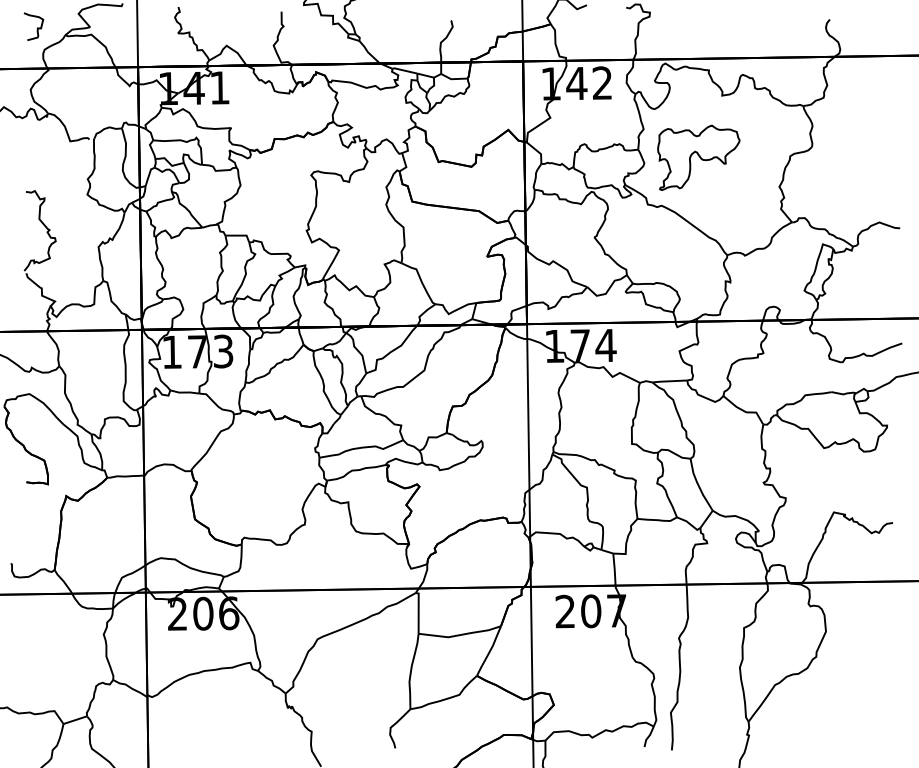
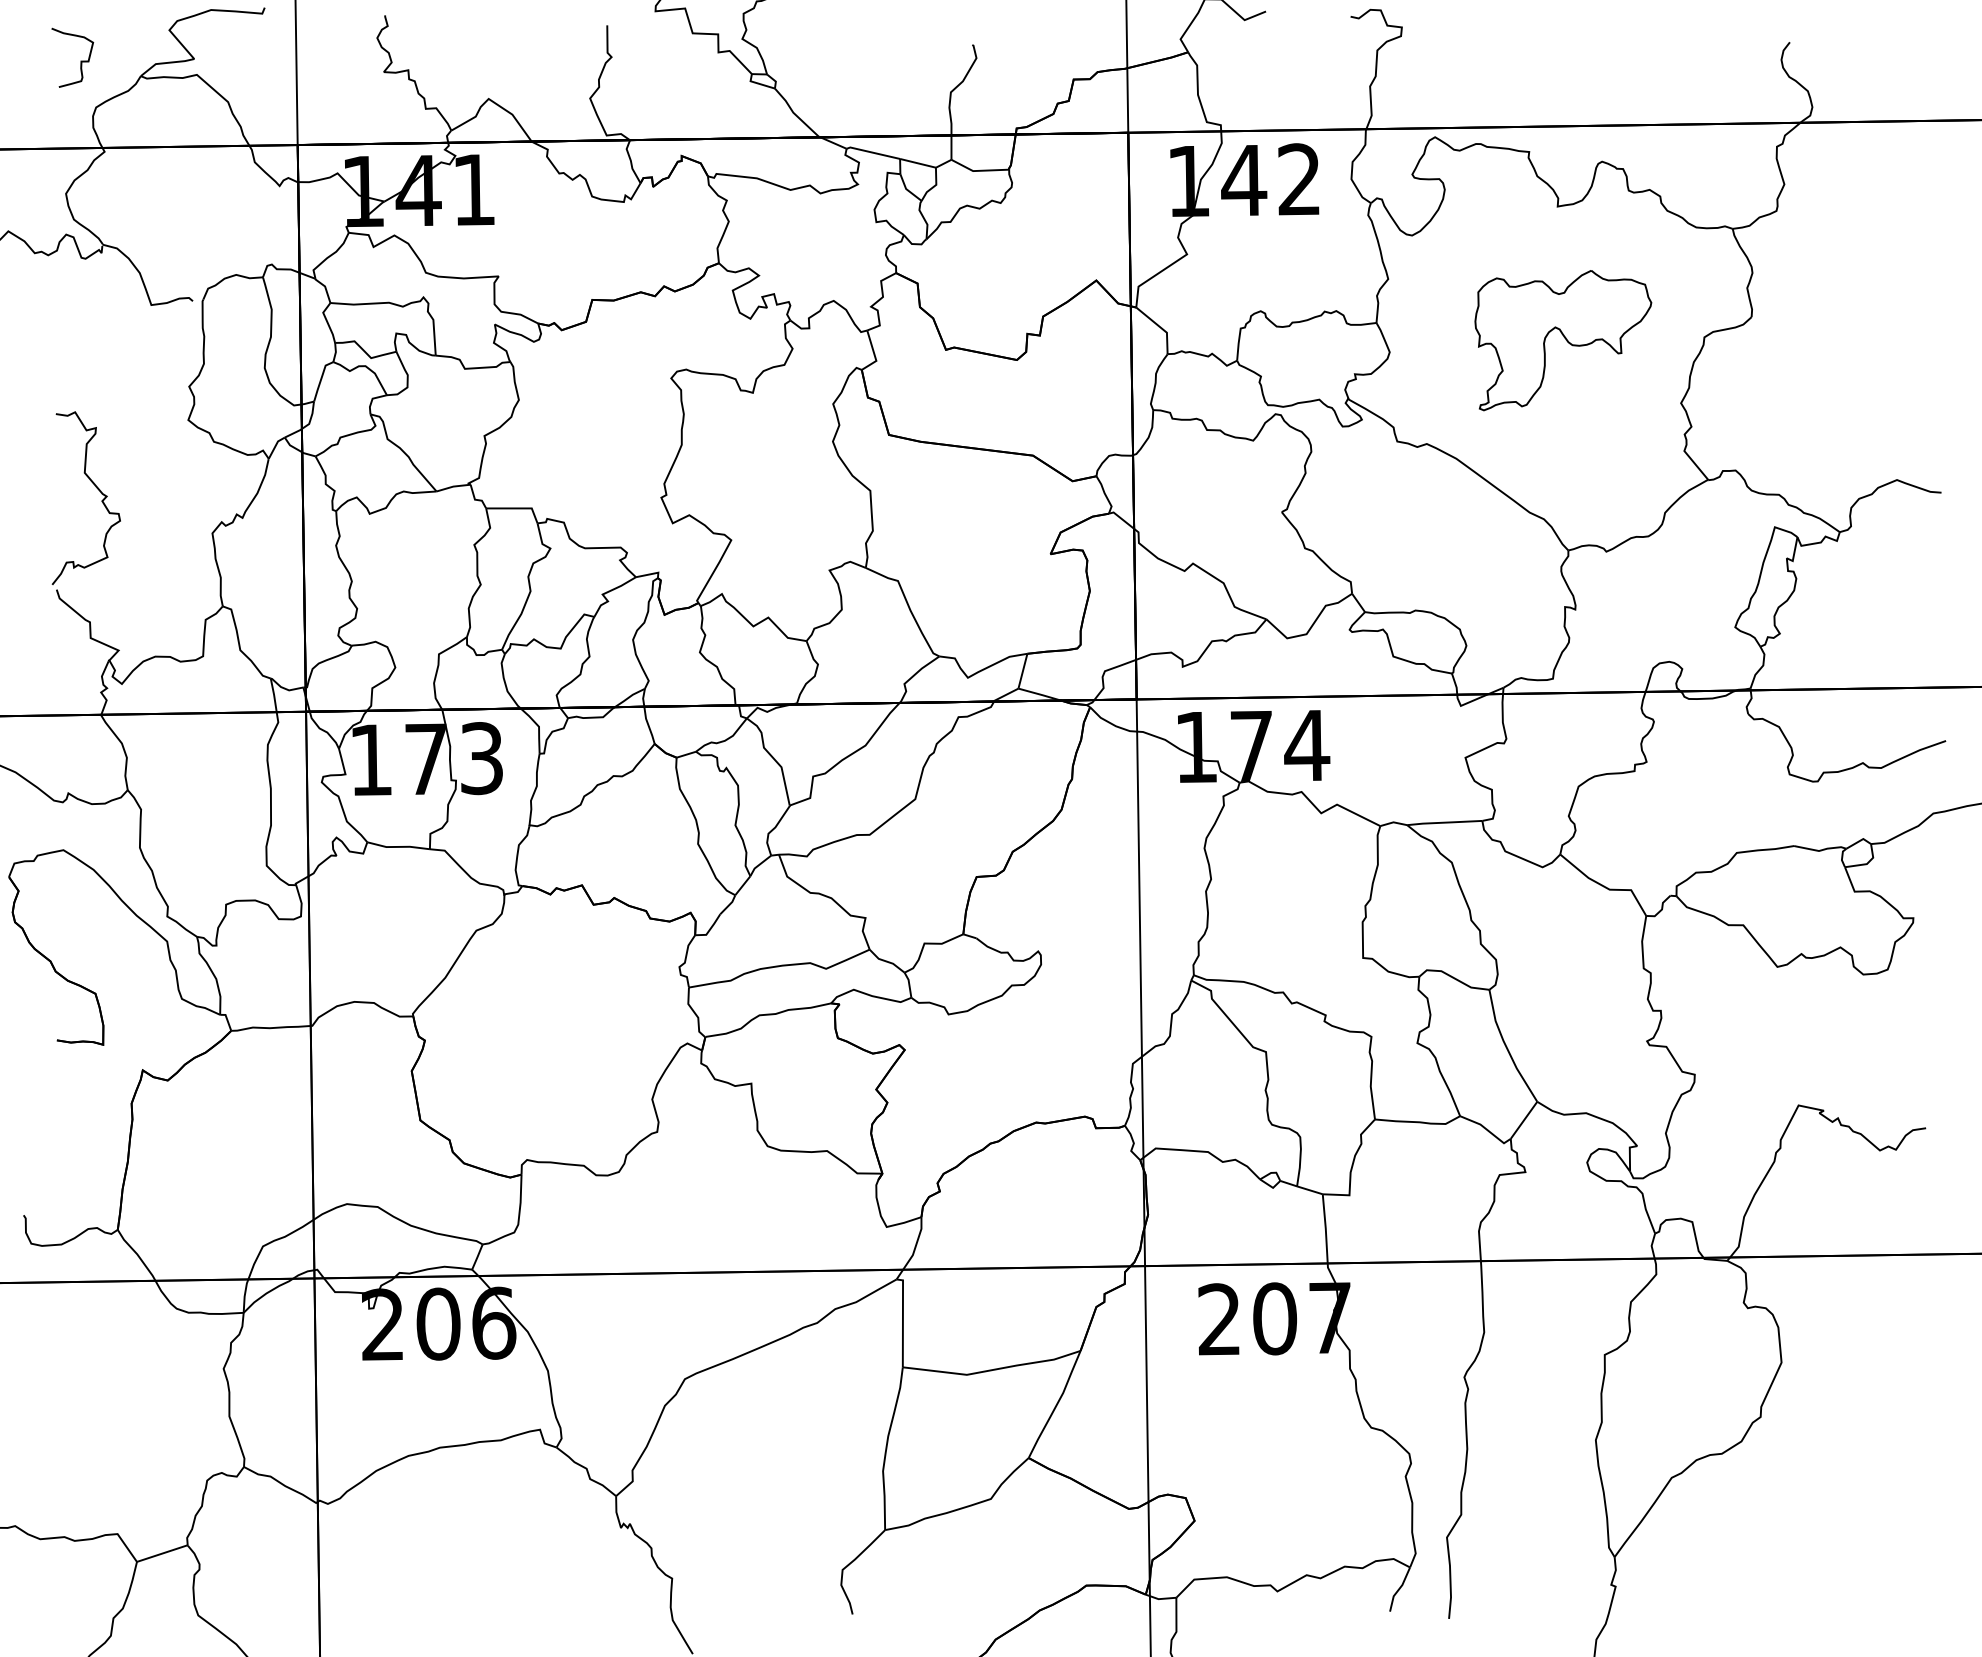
part: (698, 157) -> (1562, 339), moved

